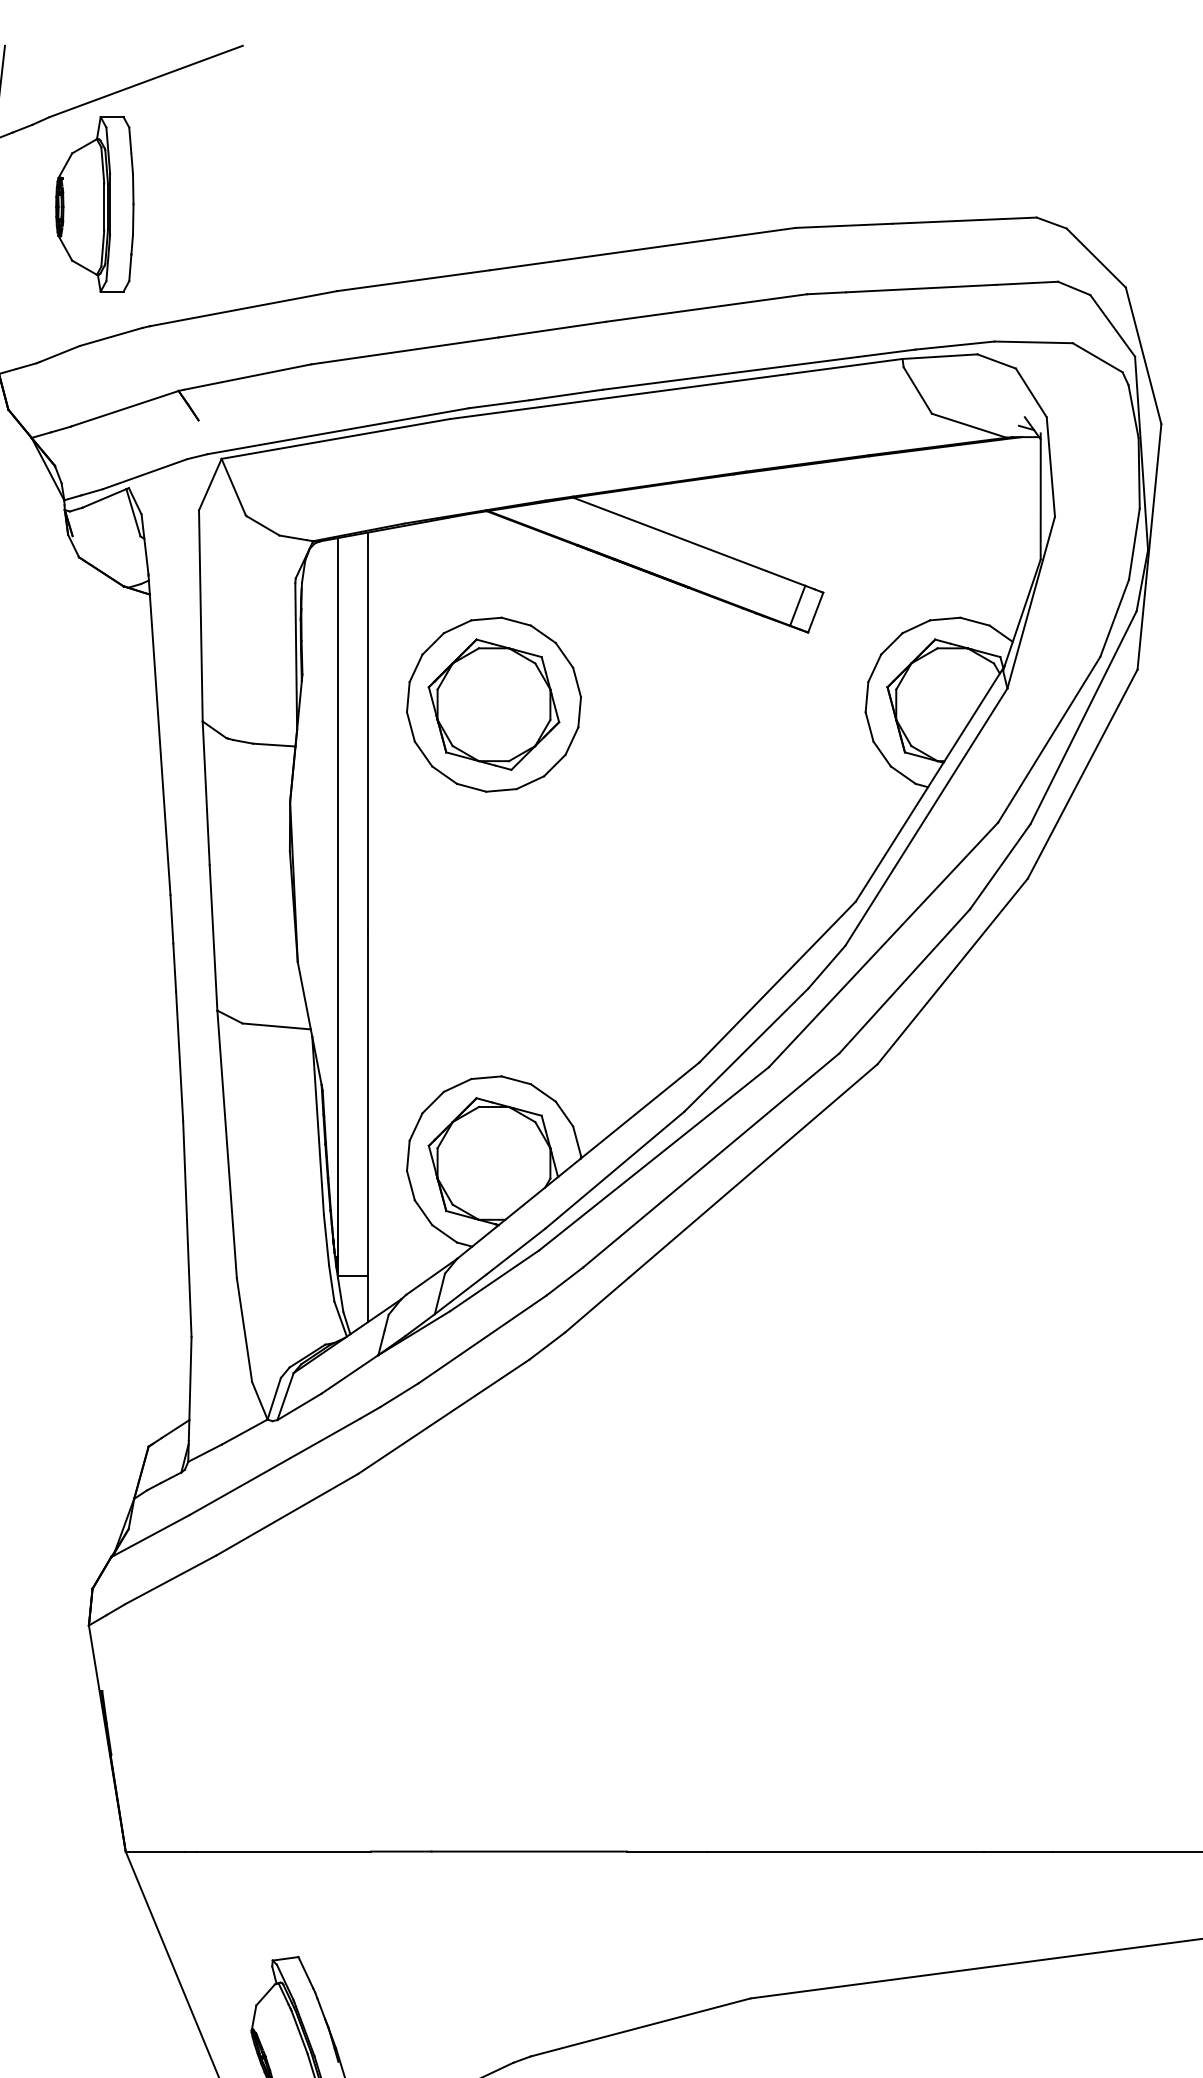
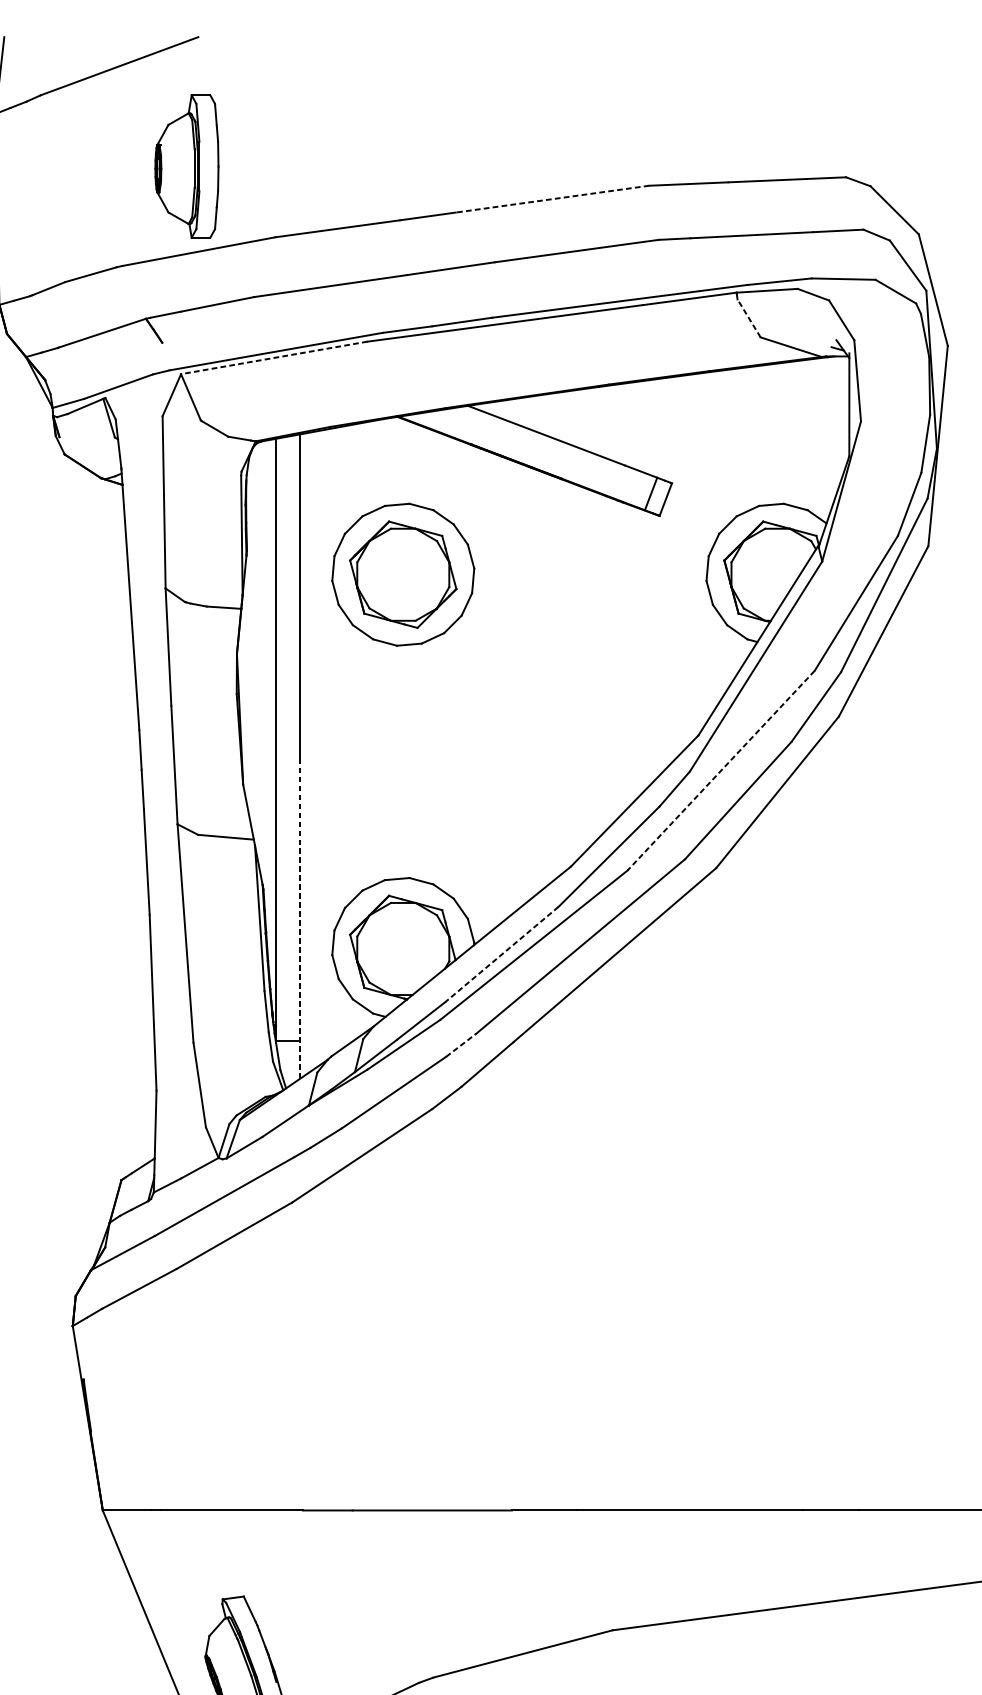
part: (94, 204) -> (186, 166), moved
line: (677, 244) -> (553, 199), solid -> dashed
line: (917, 390) -> (748, 318), solid -> dashed
line: (335, 439) -> (273, 358), solid -> dashed
line: (883, 944) -> (721, 770), solid -> dashed
line: (367, 1127) -> (300, 919), solid -> dashed
line: (614, 1170) -> (501, 954), solid -> dashed
line: (565, 1281) -> (461, 1045), solid -> dashed

